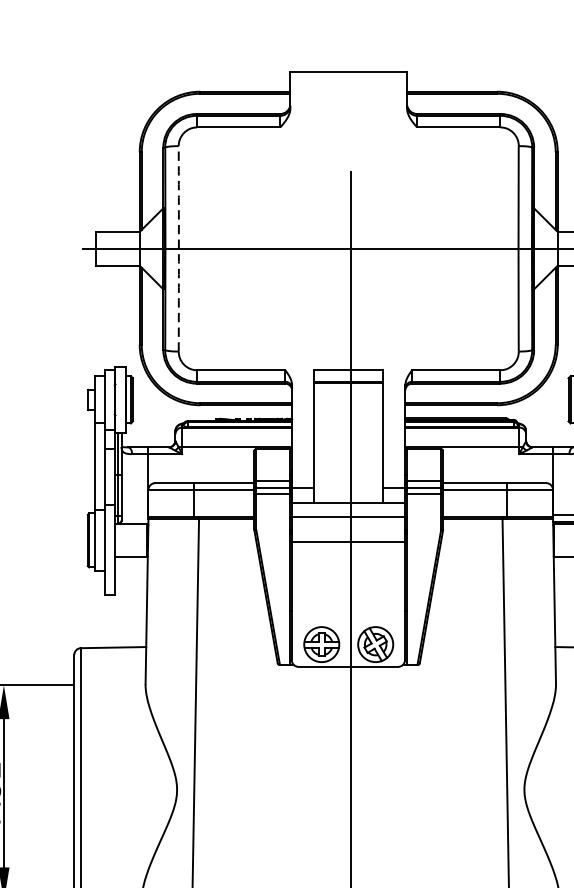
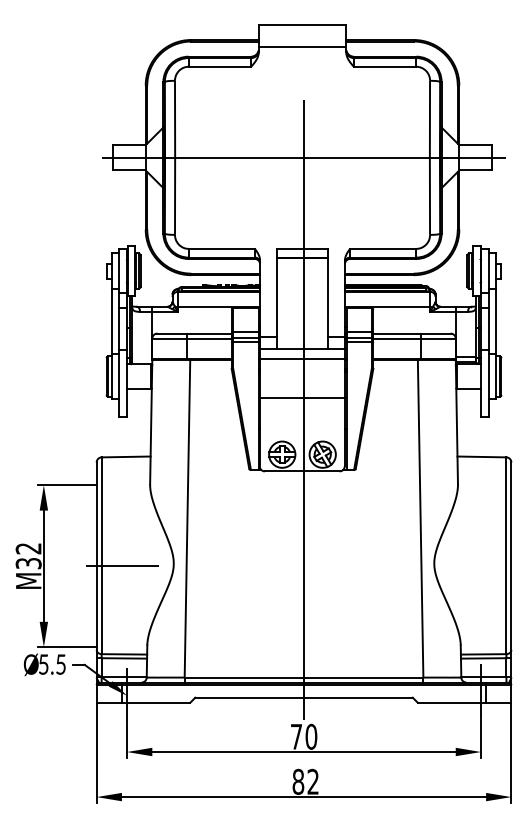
line: (348, 100) -> (302, 46), added
arc: (179, 248) -> (175, 157), dashed -> solid
line: (347, 541) -> (301, 398), moved
line: (108, 793) -> (122, 566), added

